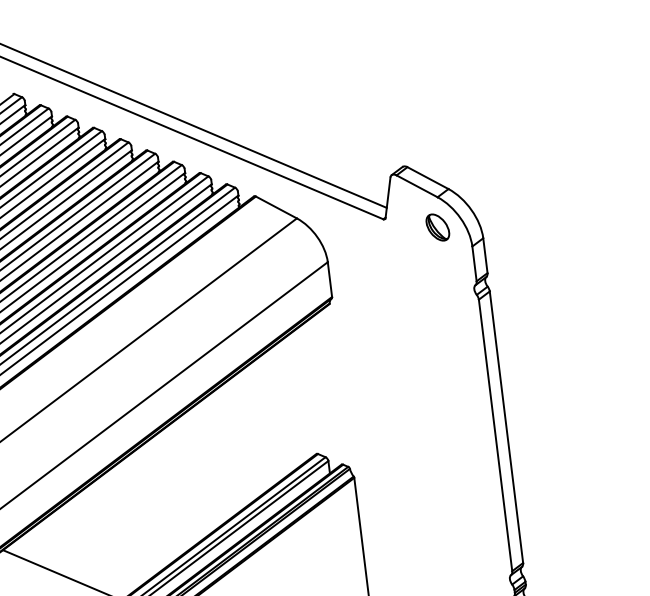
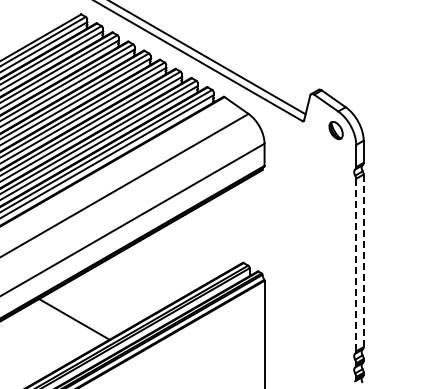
line: (506, 426) -> (363, 260), solid -> dashed
line: (495, 434) -> (356, 264), solid -> dashed

